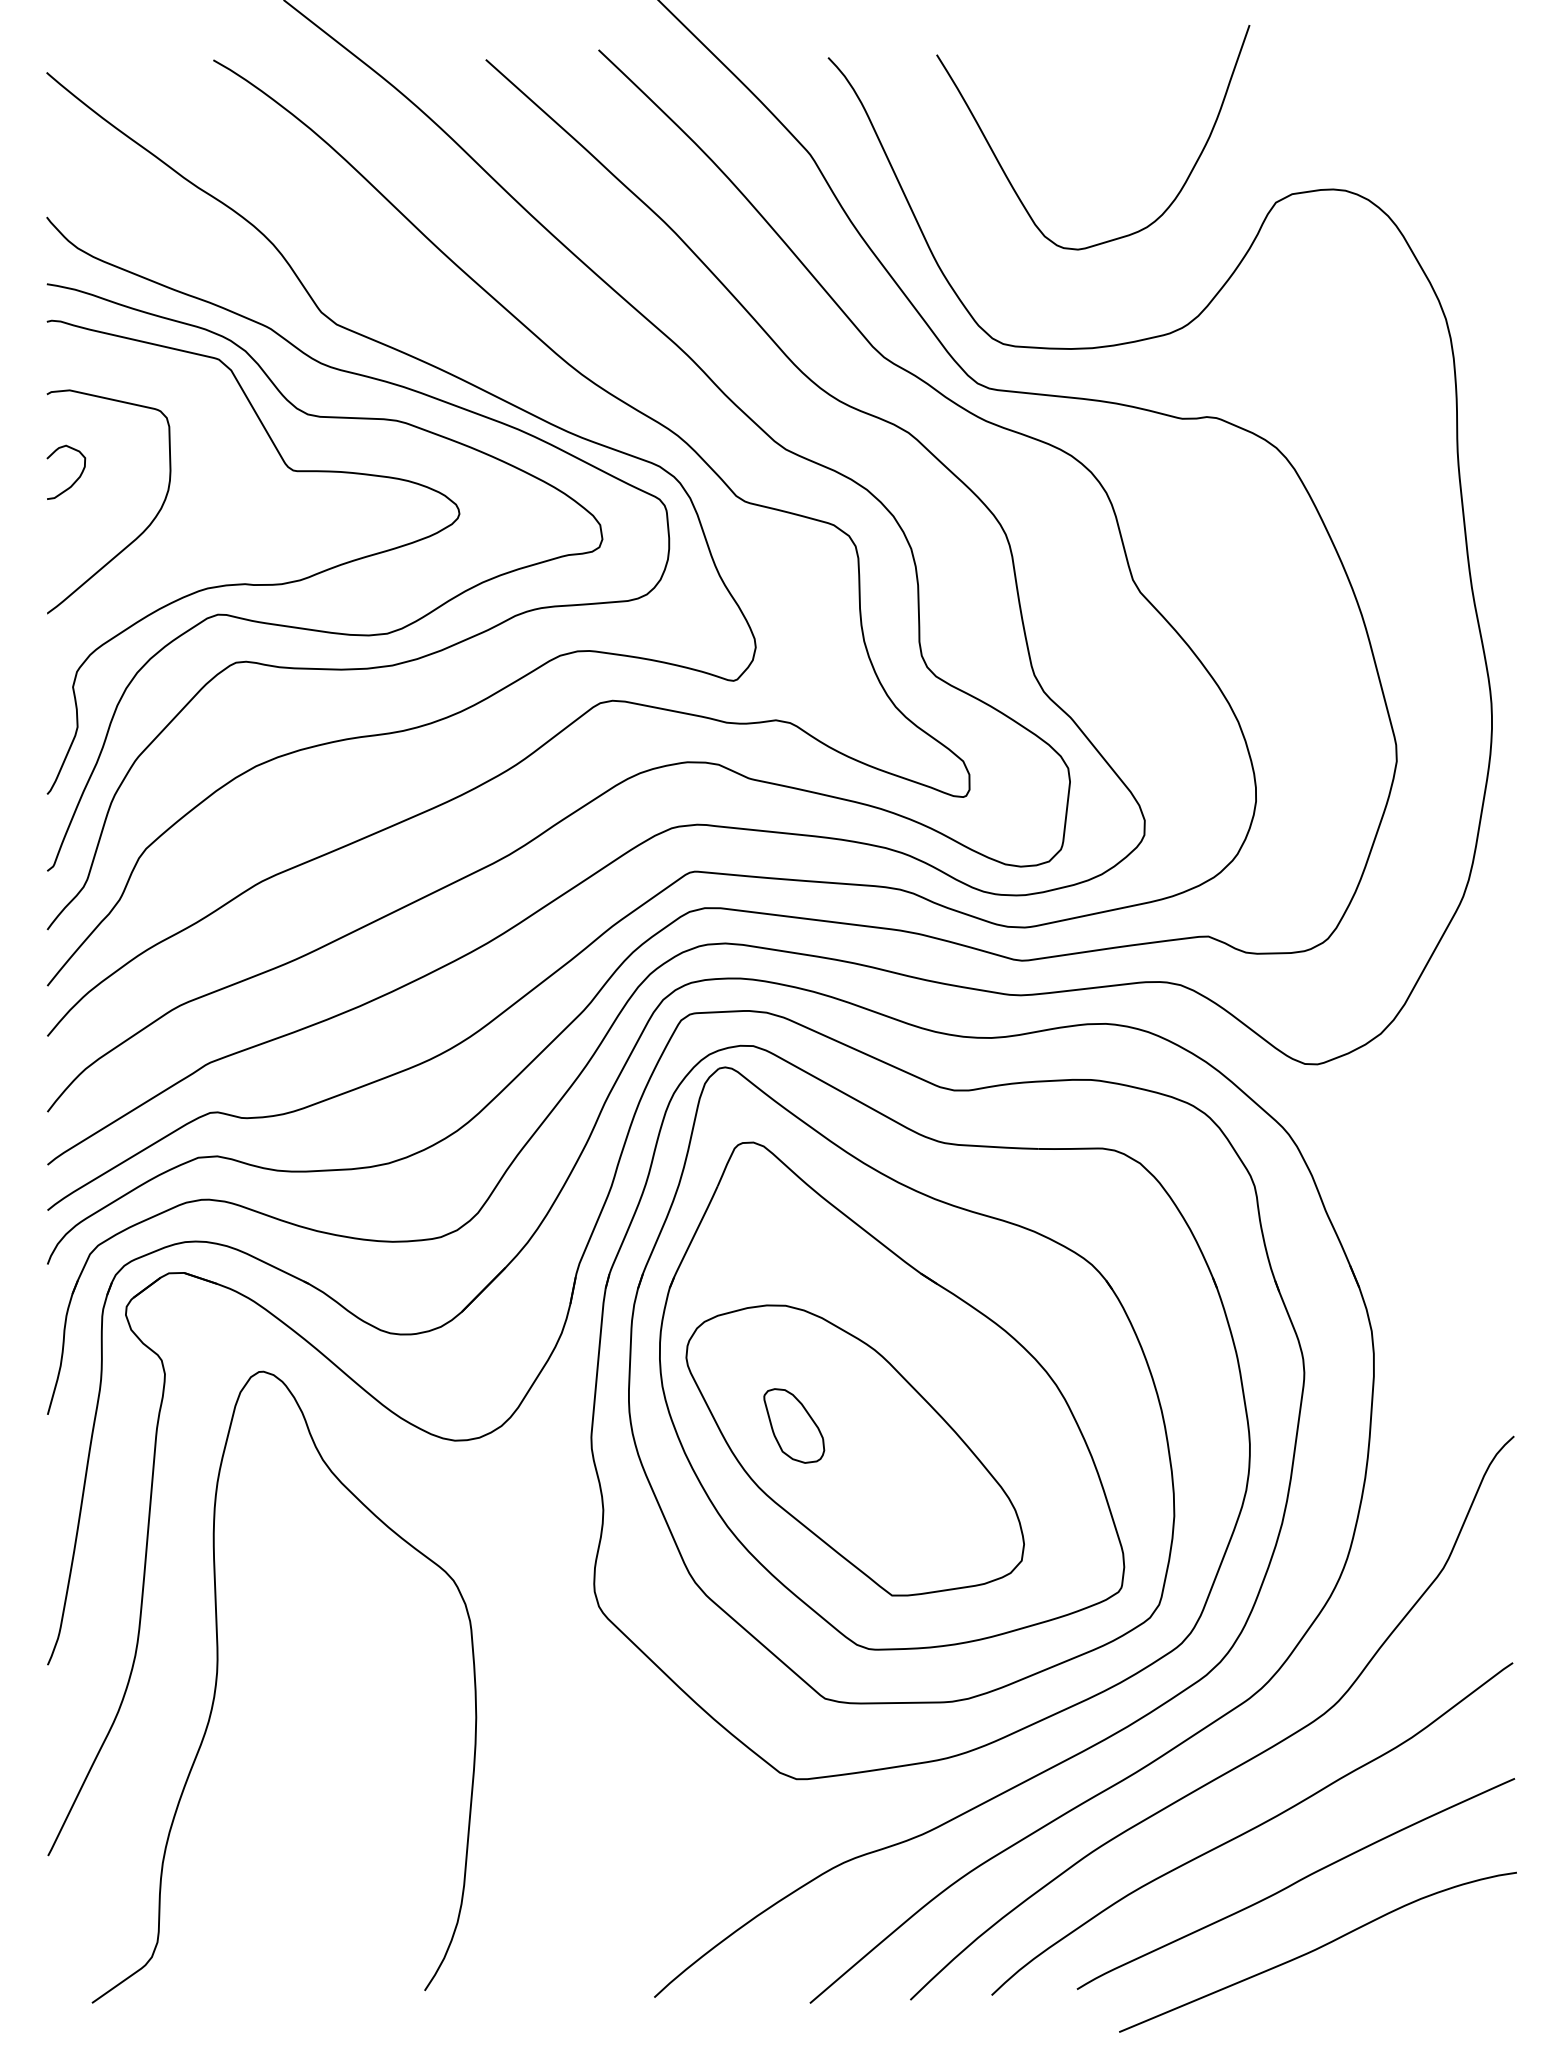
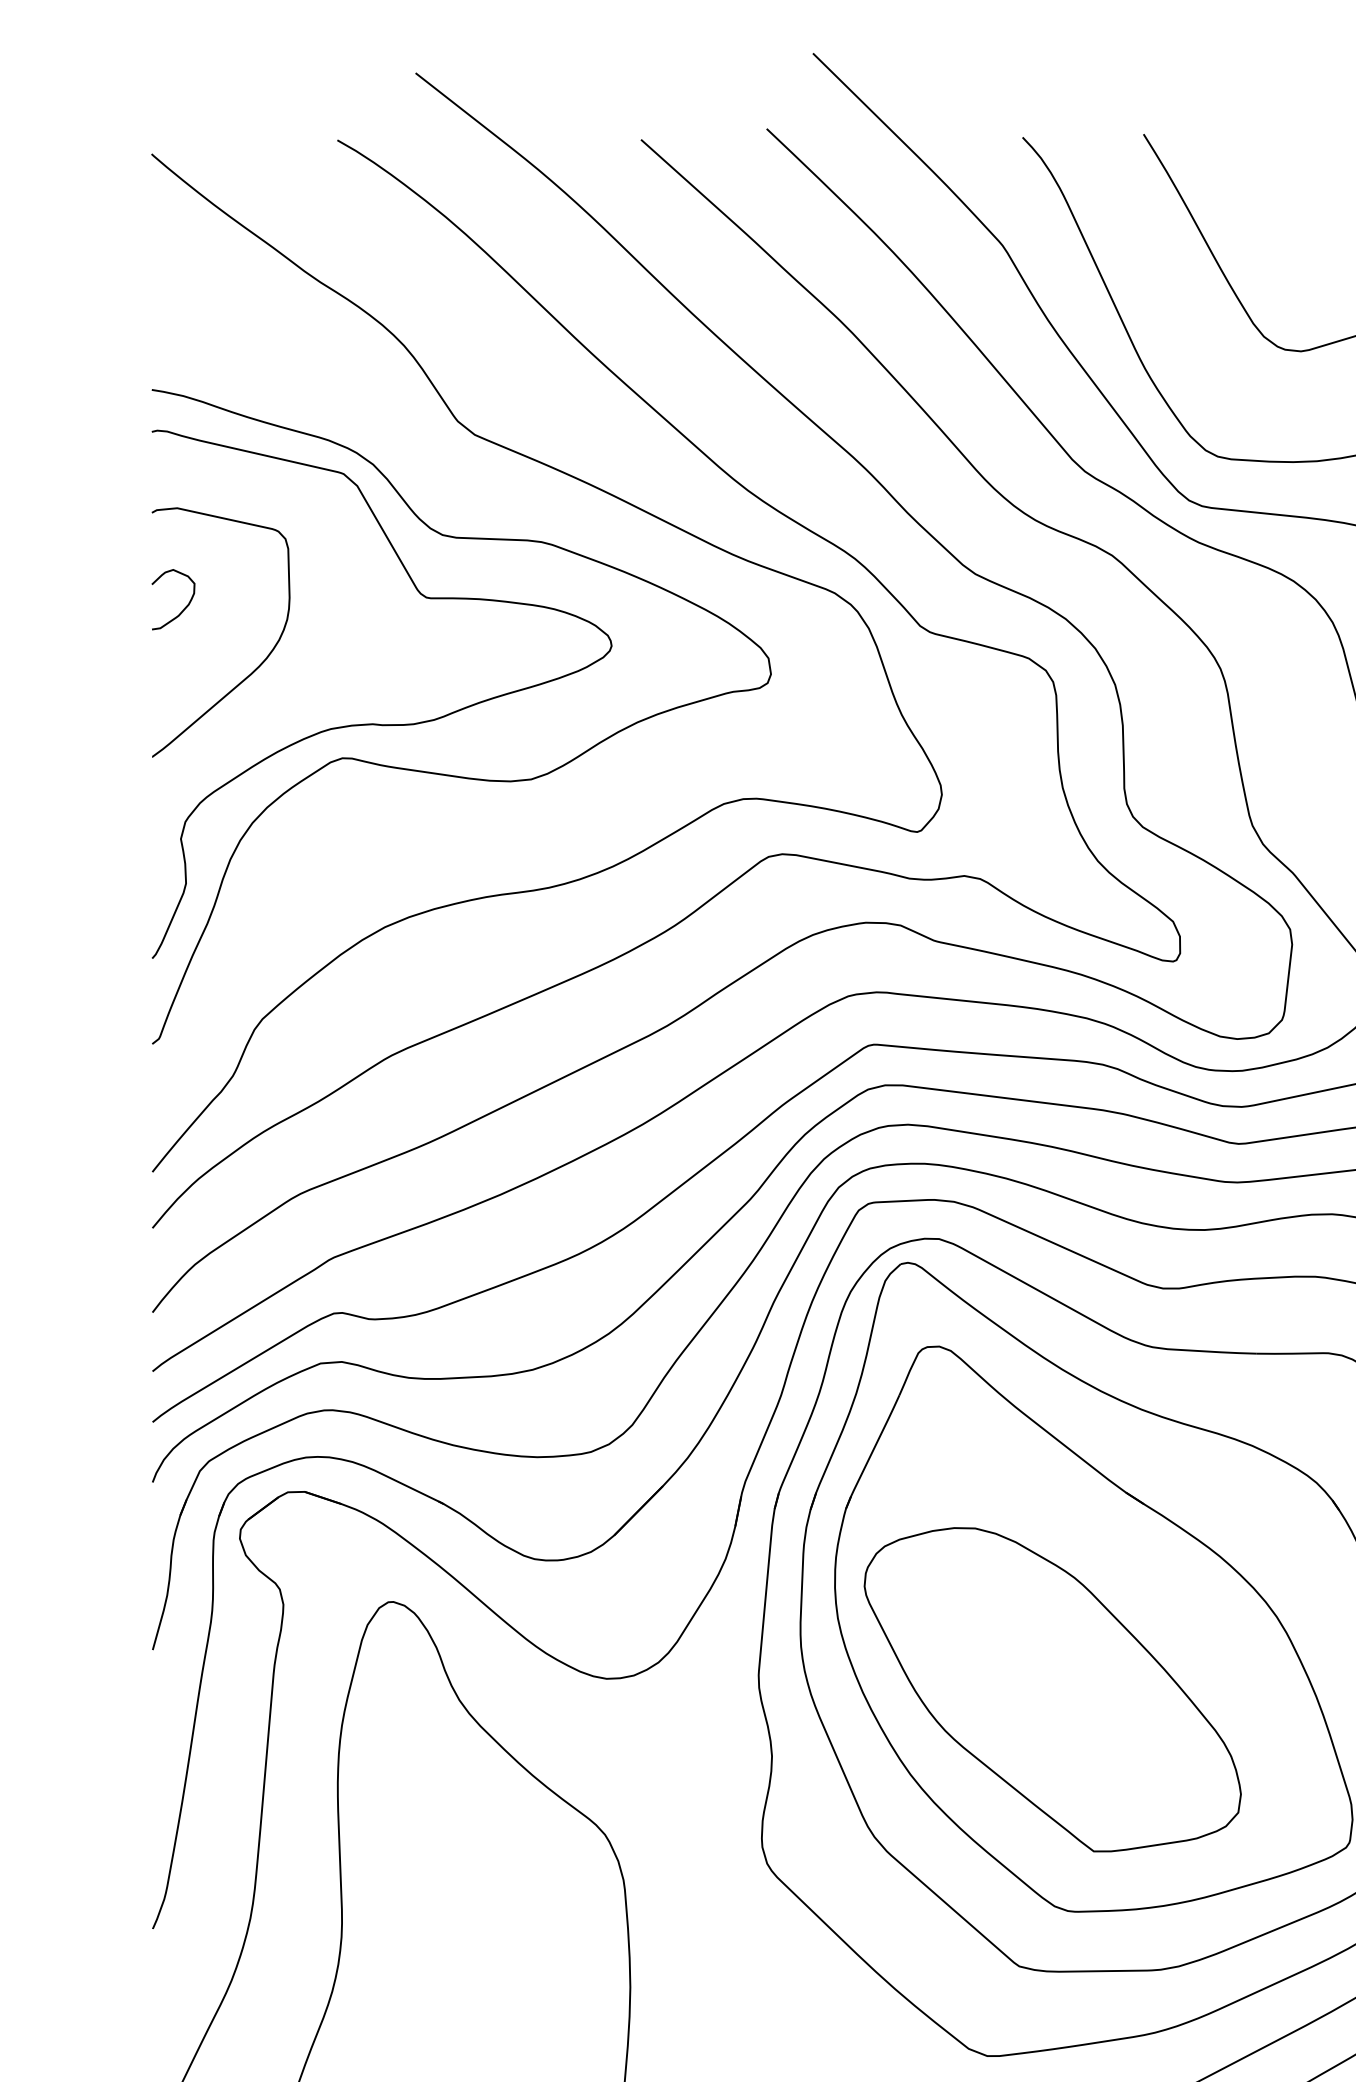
curve: (364, 667) -> (505, 817), removed
part: (794, 1425) -> (985, 1661), removed

